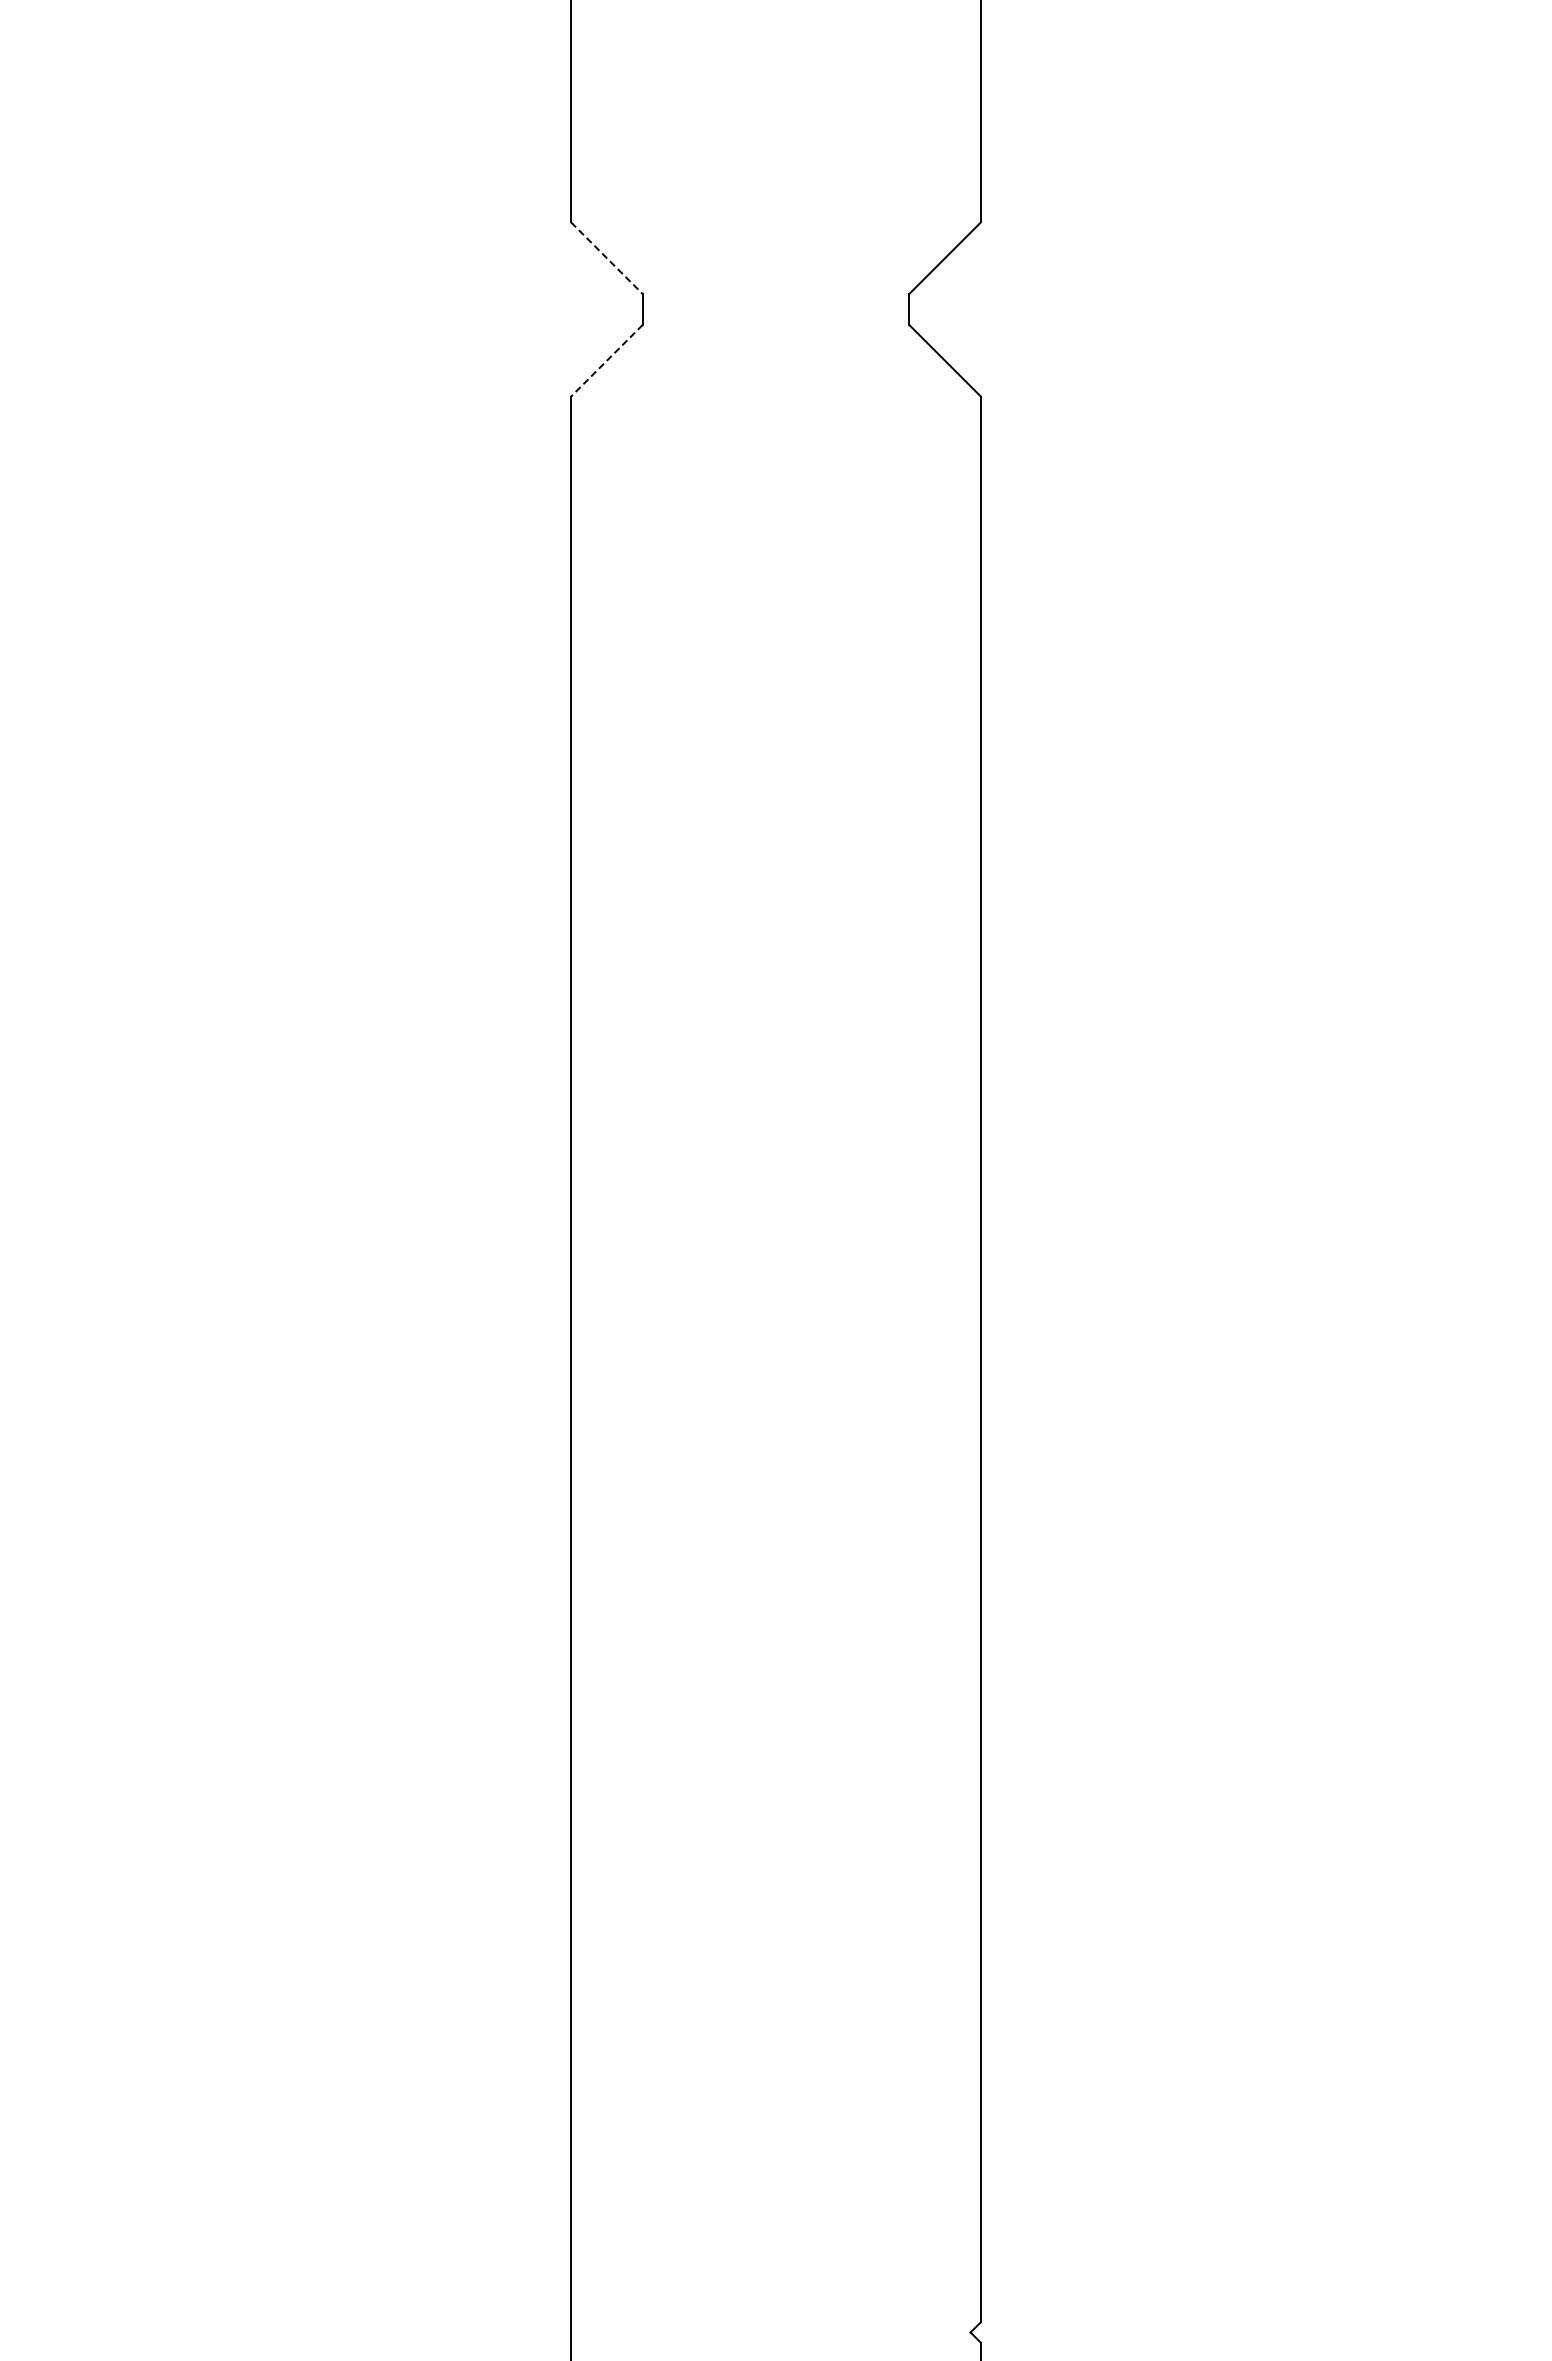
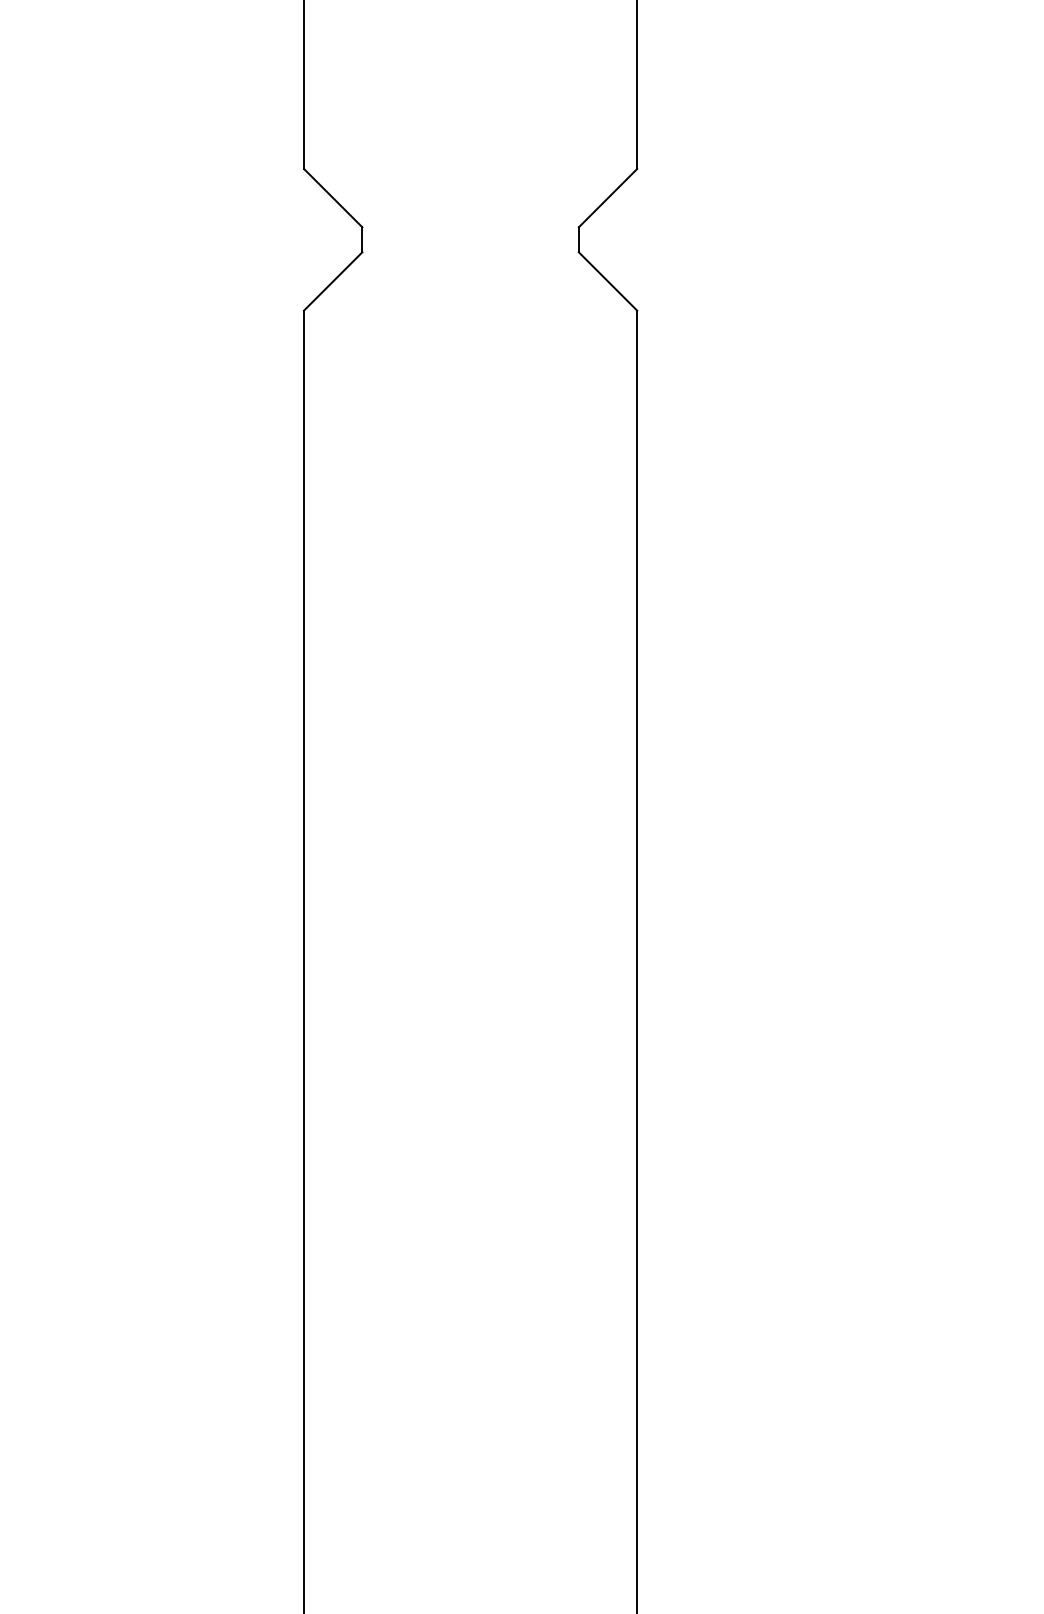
line: (606, 258) -> (332, 198), dashed -> solid
line: (606, 360) -> (332, 281), dashed -> solid

